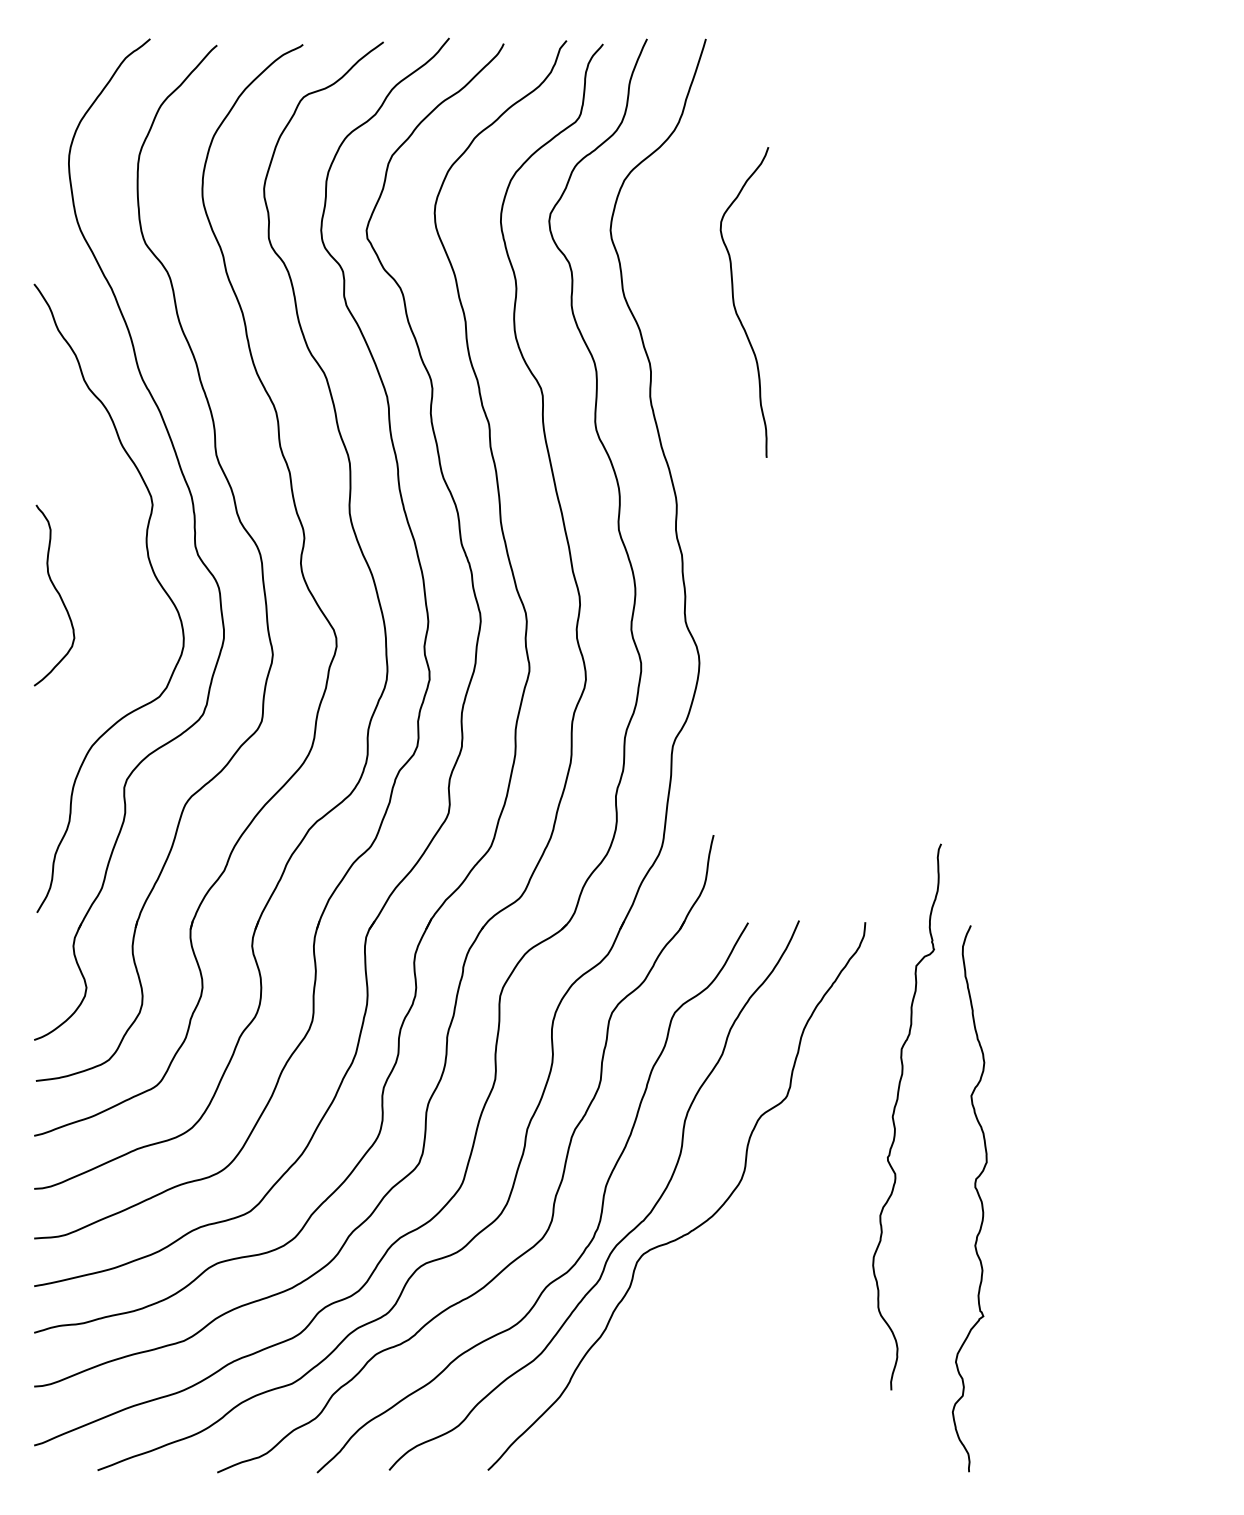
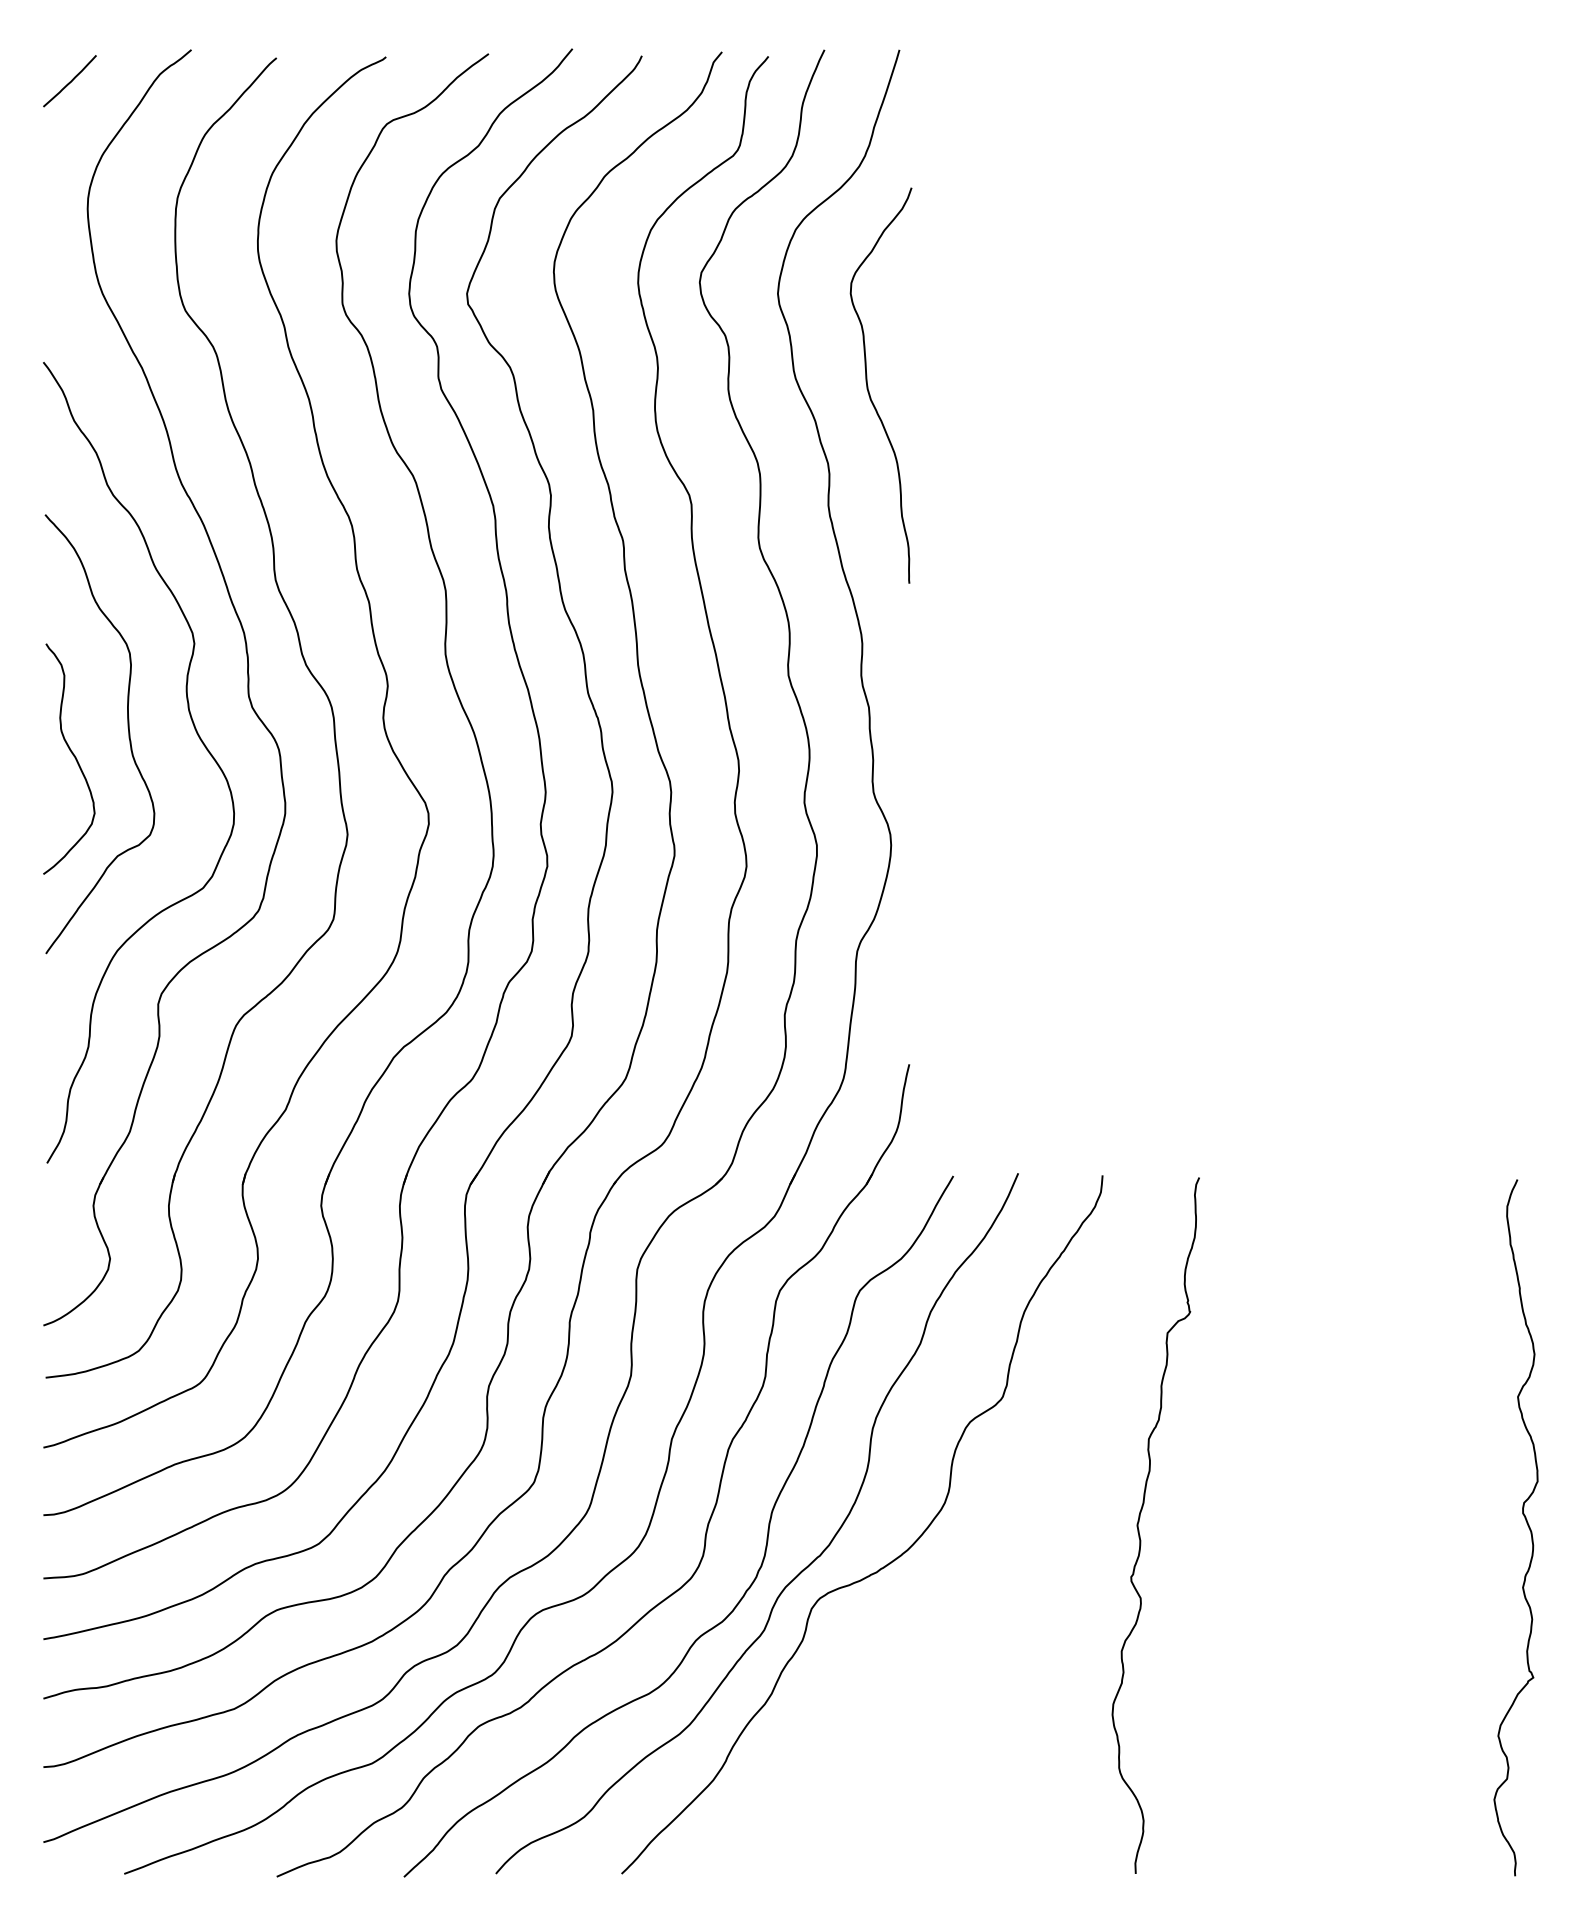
line: (54, 63) -> (69, 81), added
curve: (735, 306) -> (869, 390), moved
curve: (100, 575) -> (127, 733), added
curve: (894, 1114) -> (1139, 1522), moved
curve: (977, 1194) -> (1525, 1522), moved

